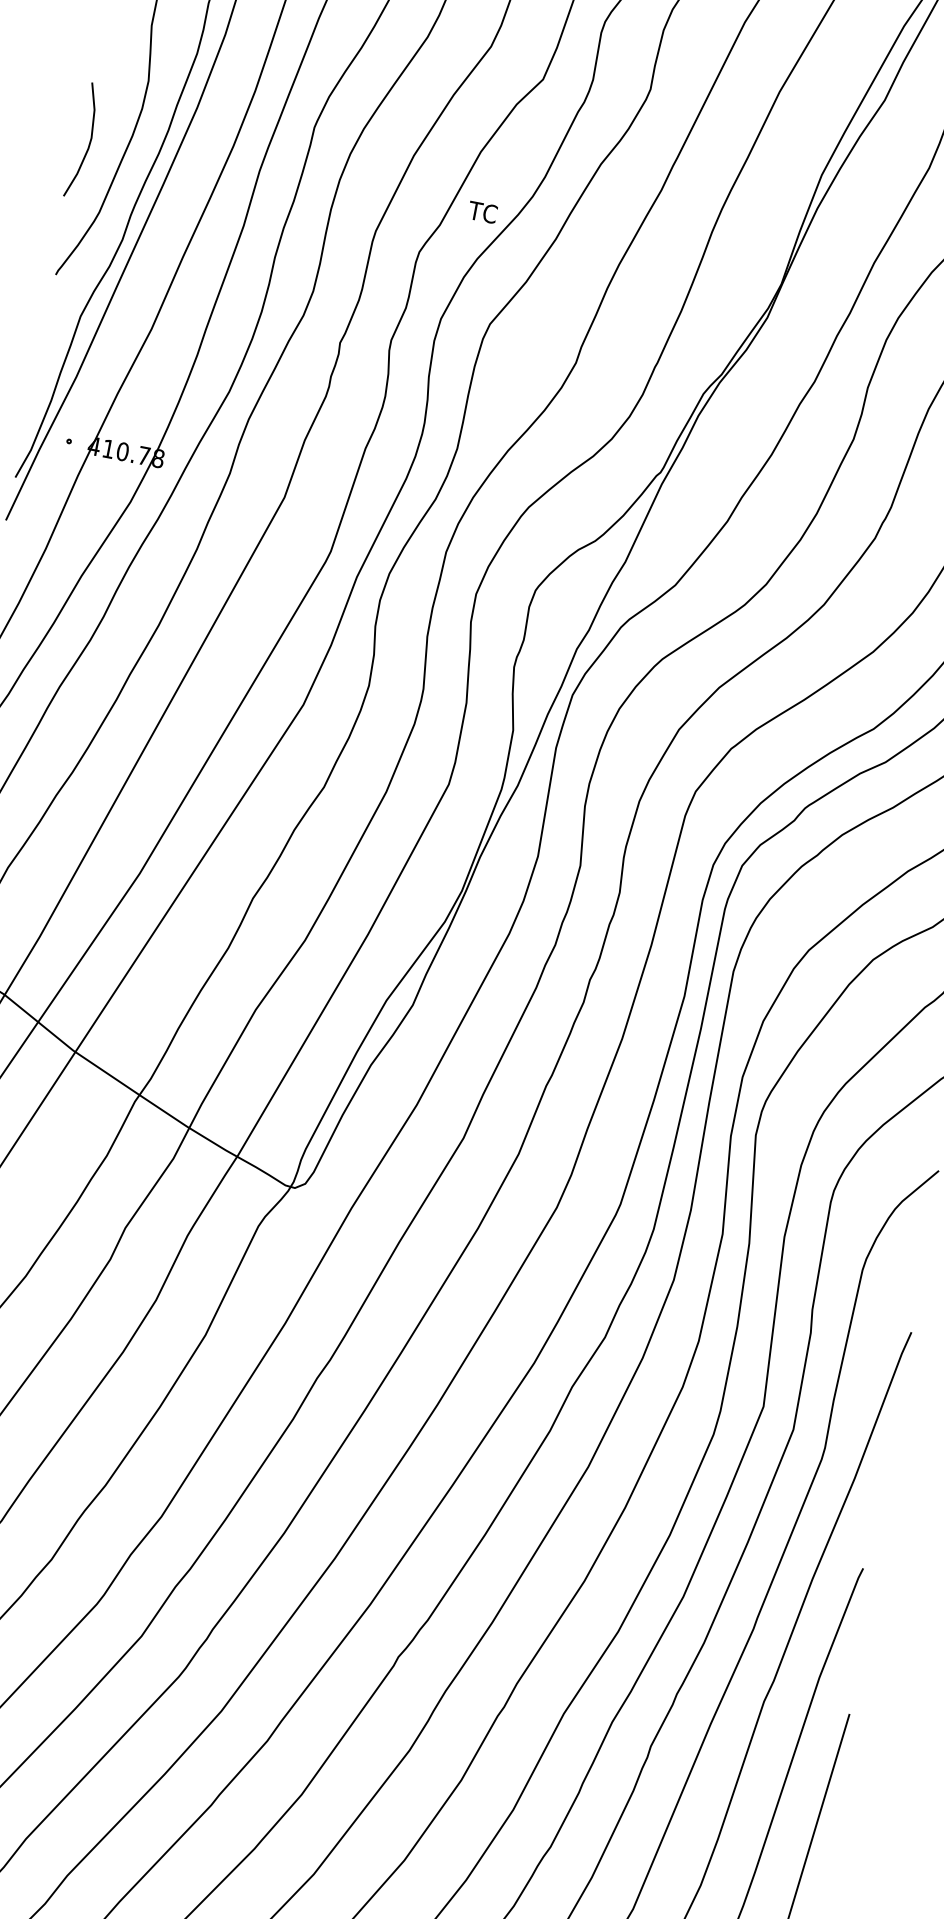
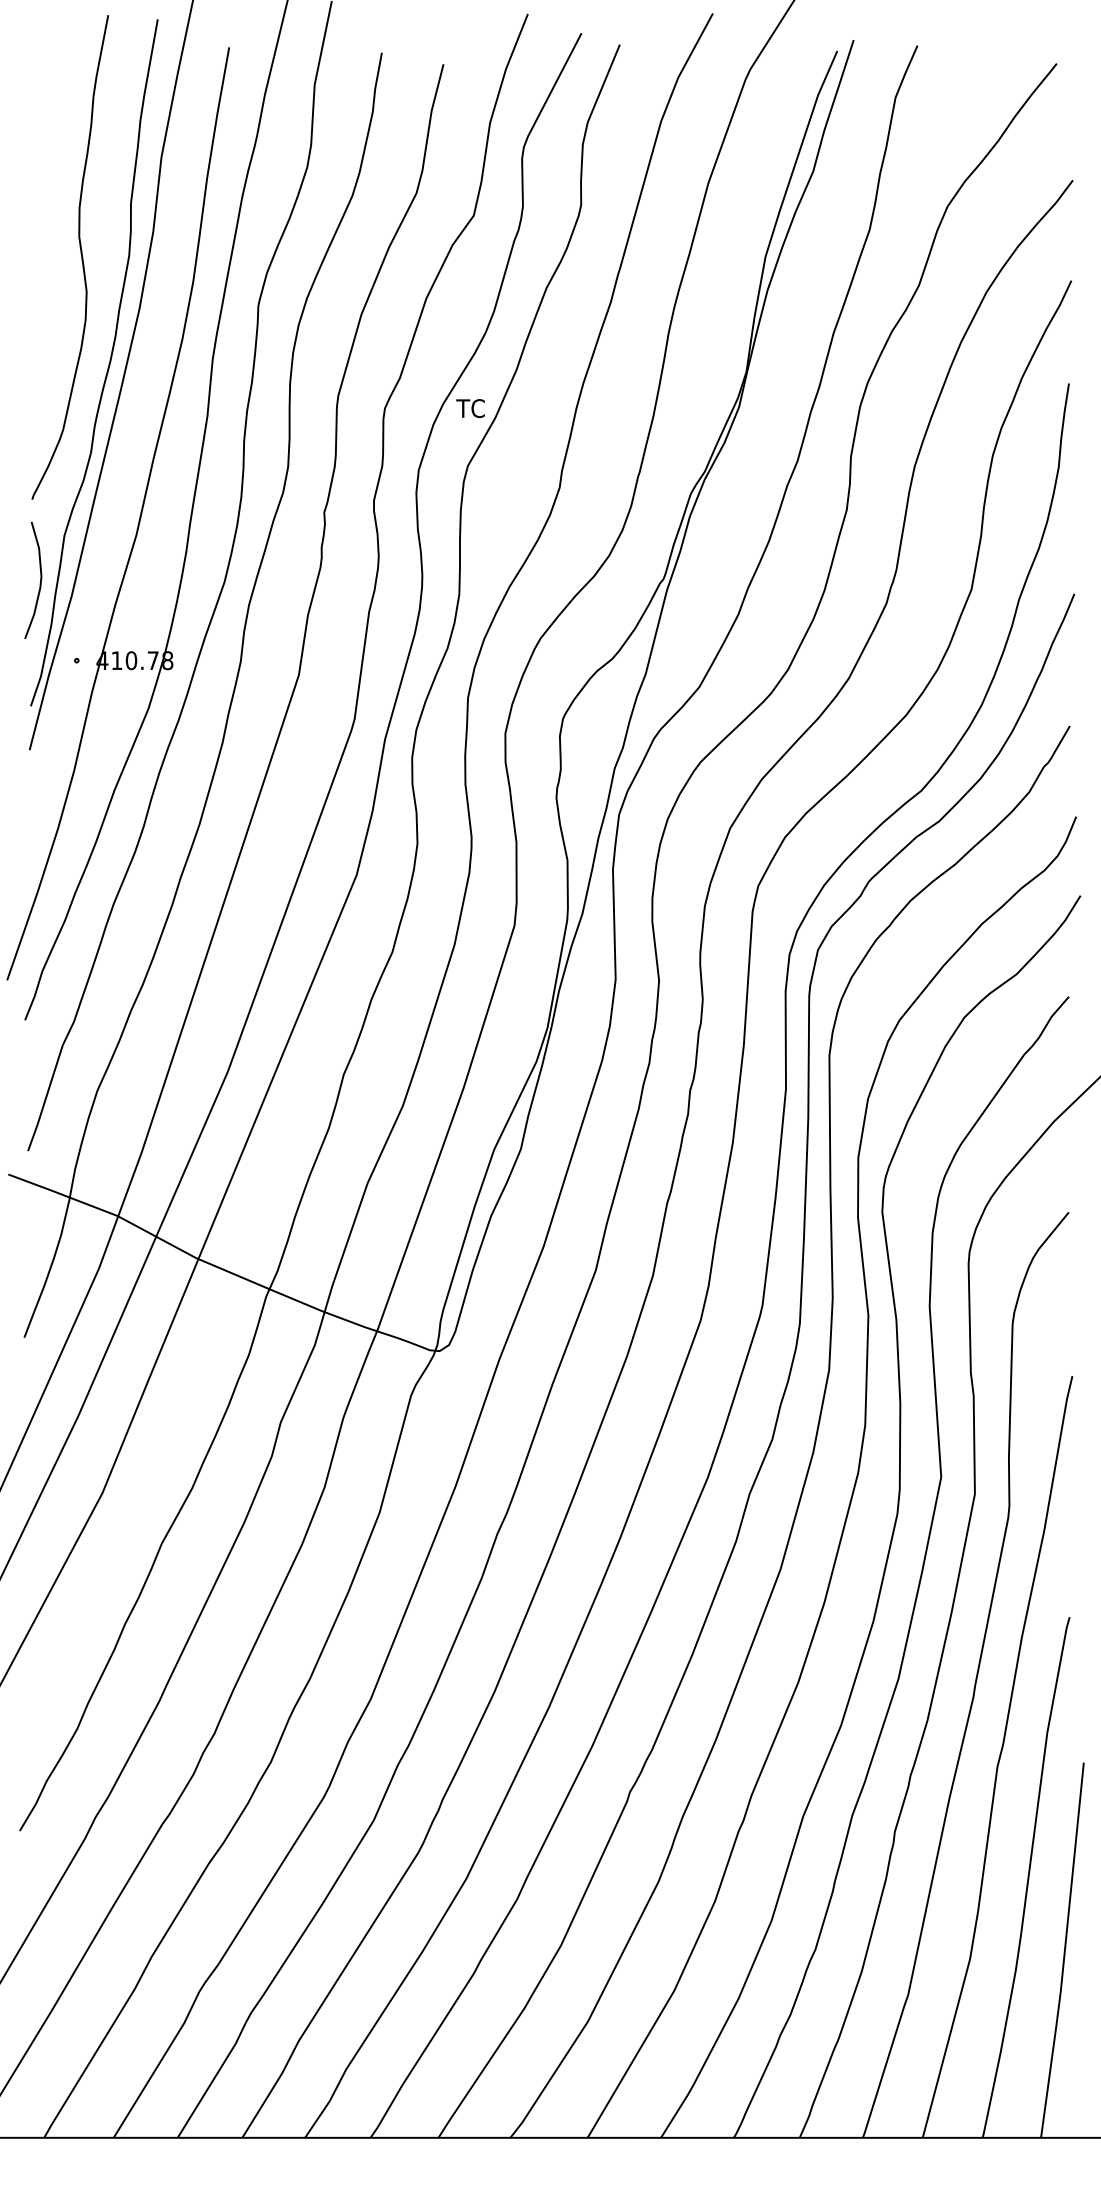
curve: (88, 144) -> (39, 583), moved
text: (482, 212) -> (470, 408), moved

